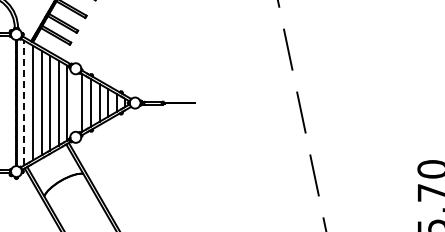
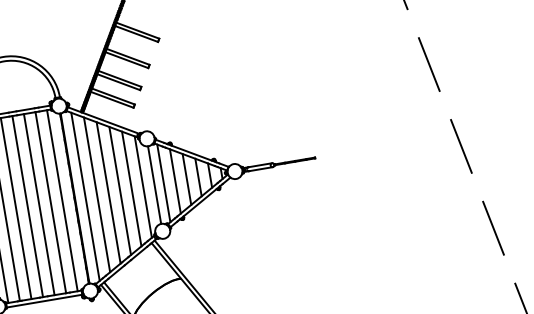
line: (7, 102) -> (62, 199), added
line: (24, 102) -> (85, 196), dashed -> solid
line: (75, 102) -> (154, 184), added

